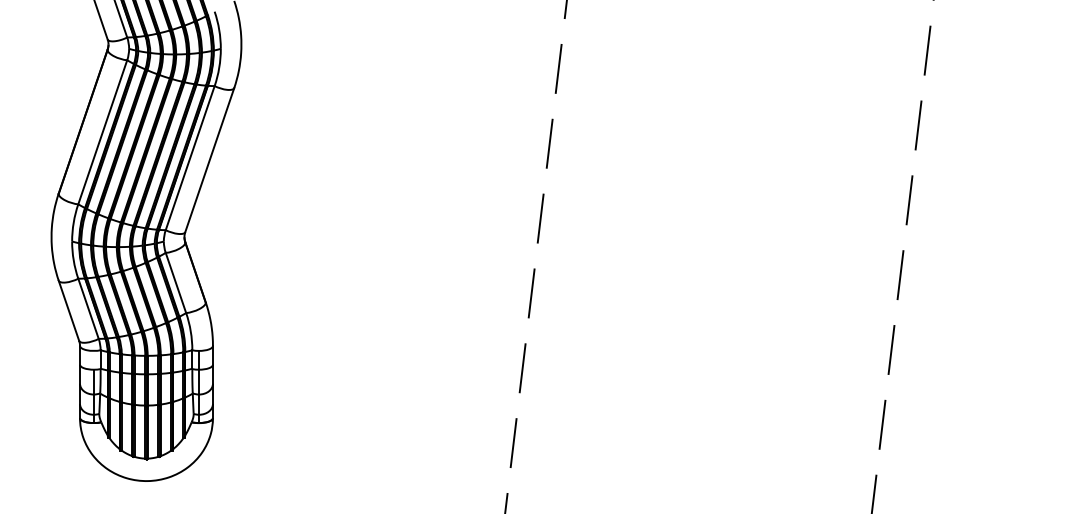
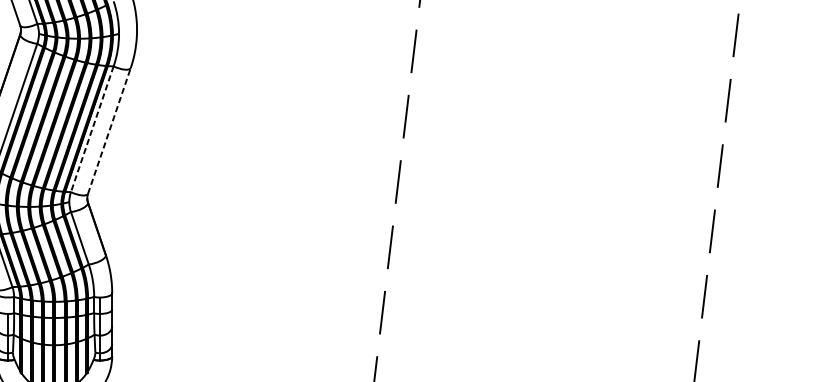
line: (190, 158) -> (92, 129), solid -> dashed
line: (209, 159) -> (109, 130), solid -> dashed

